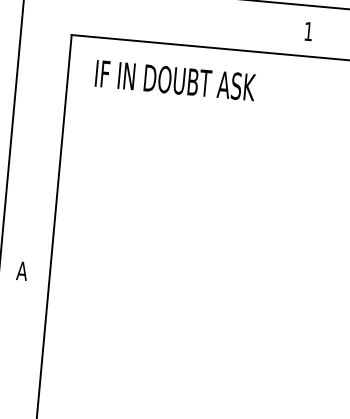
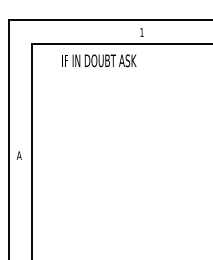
text: (175, 79) -> (99, 60), moved

